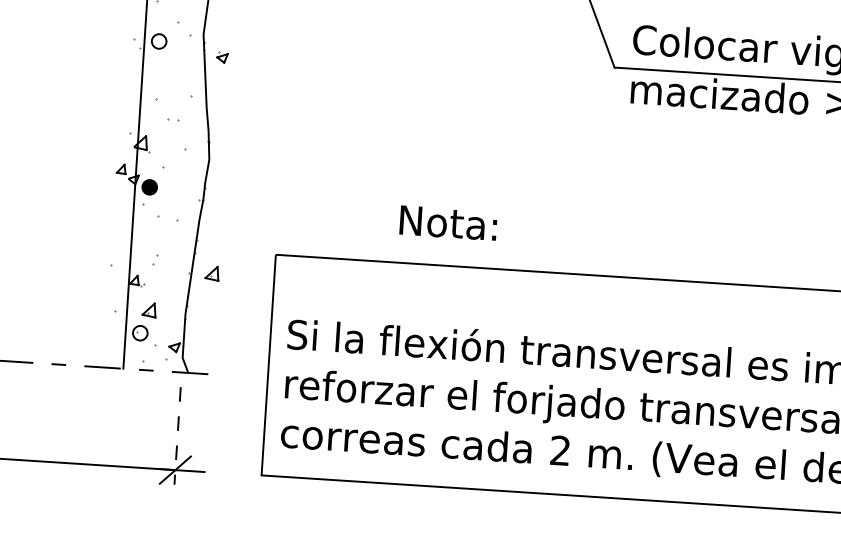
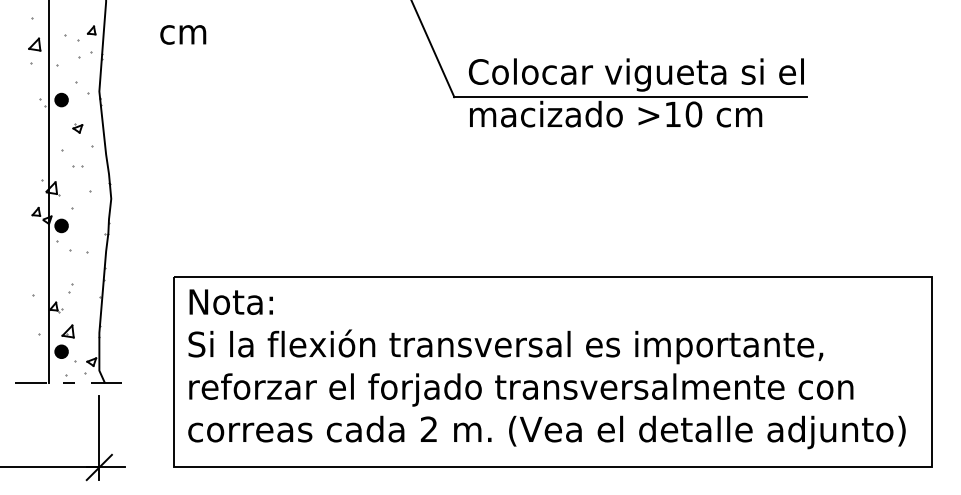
fill: (159, 40) -> (61, 99), added
part: (222, 57) -> (77, 128), moved
text: (447, 222) -> (230, 301), moved
part: (211, 273) -> (119, 296), removed
fill: (140, 332) -> (61, 351), added
line: (177, 436) -> (99, 438), dashed -> solid

